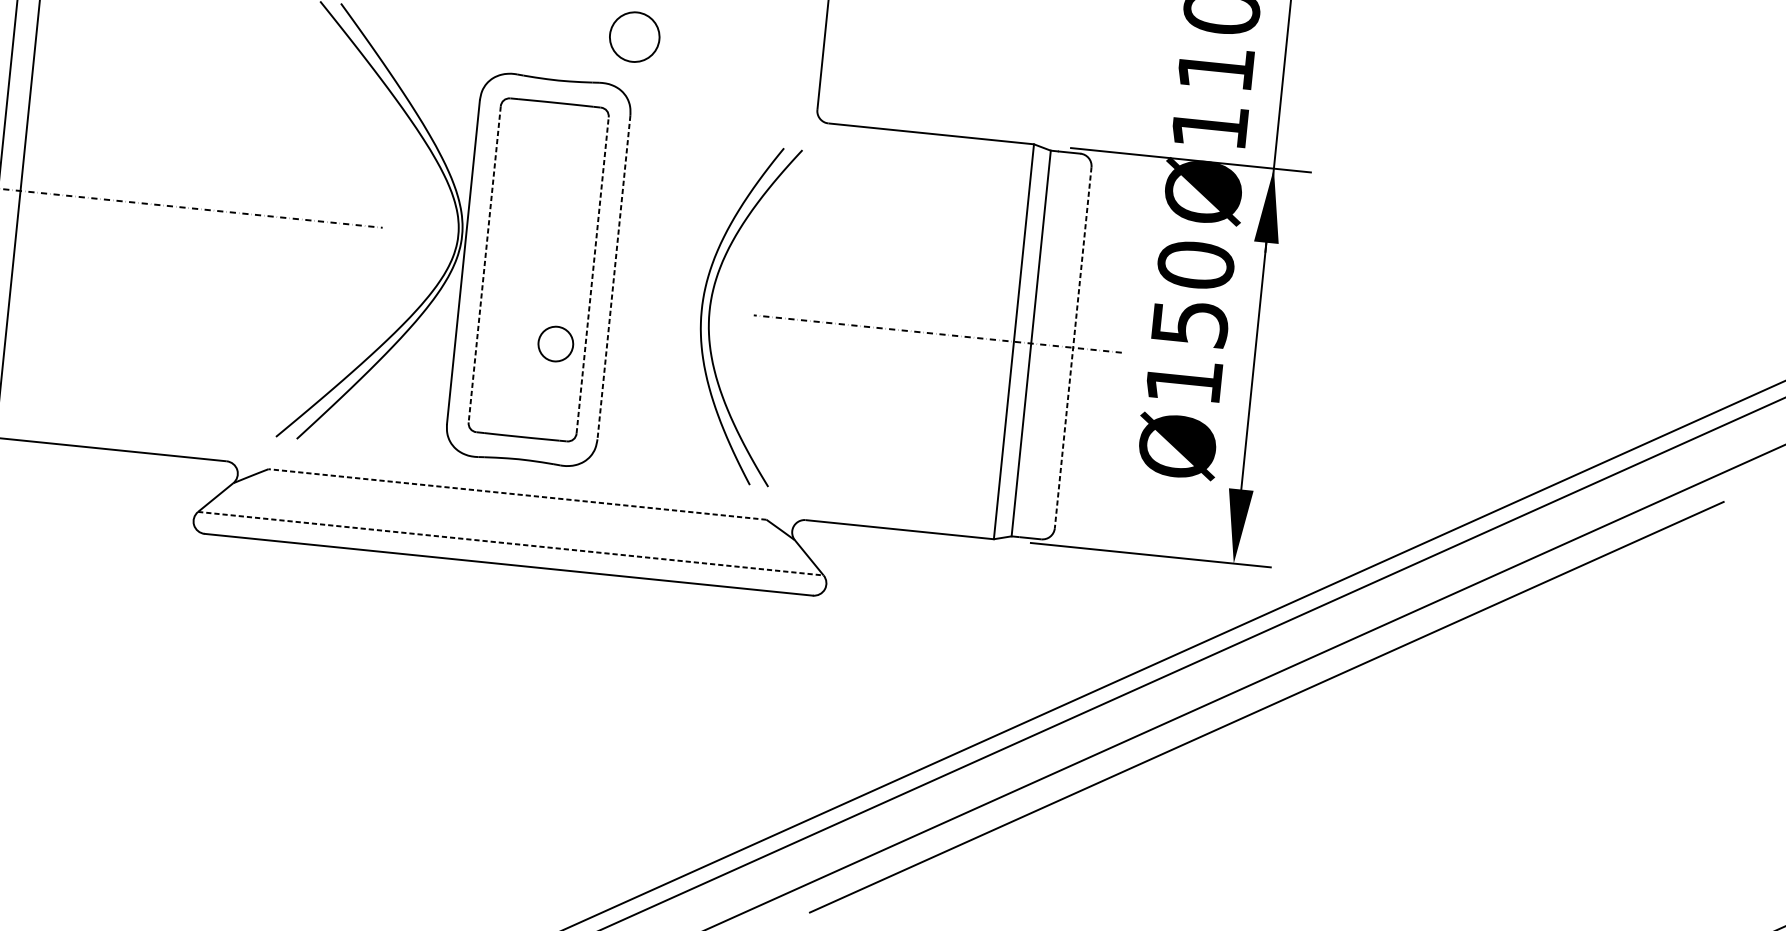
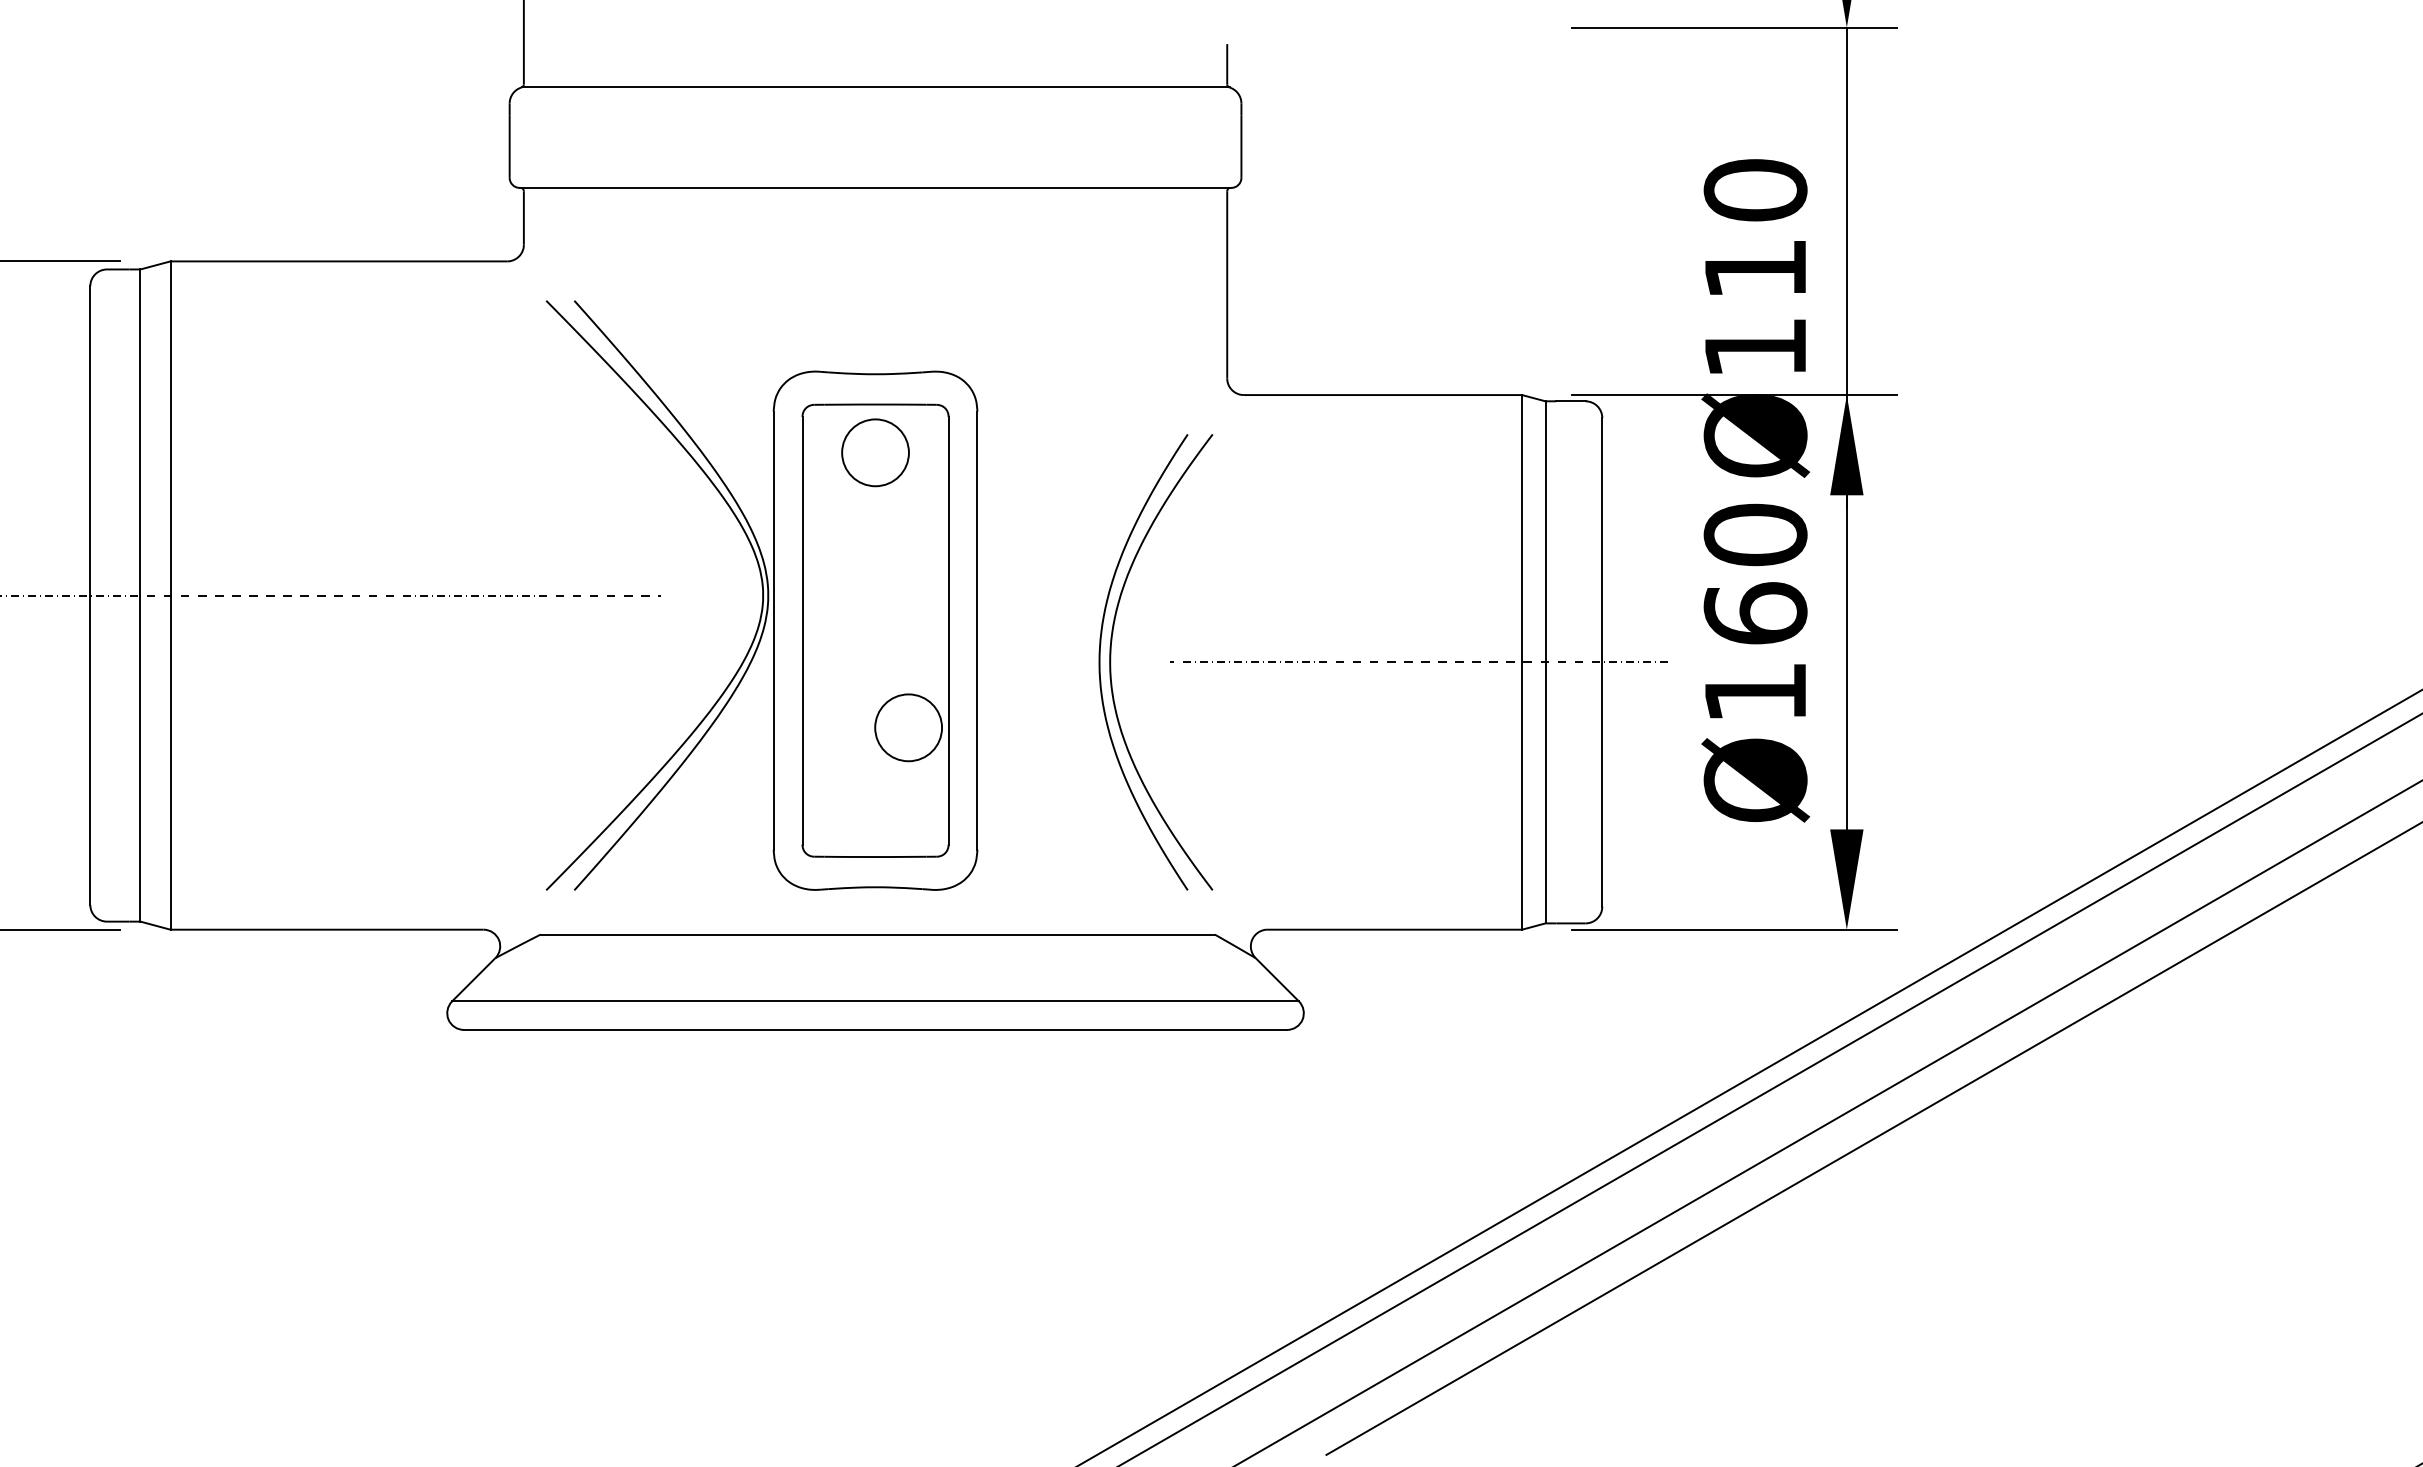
circle: (634, 36) -> (875, 452), moved
line: (484, 264) -> (802, 630), dashed -> solid
line: (592, 275) -> (948, 630), dashed -> solid
line: (613, 278) -> (977, 631), dashed -> solid
text: (1190, 323) -> (1755, 613), Ø150 -> Ø160
circle: (555, 343) -> (908, 727), size x1.43
line: (1073, 347) -> (1602, 662), dashed -> solid
line: (517, 494) -> (877, 934), dashed -> solid
line: (511, 543) -> (876, 1001), dashed -> solid

